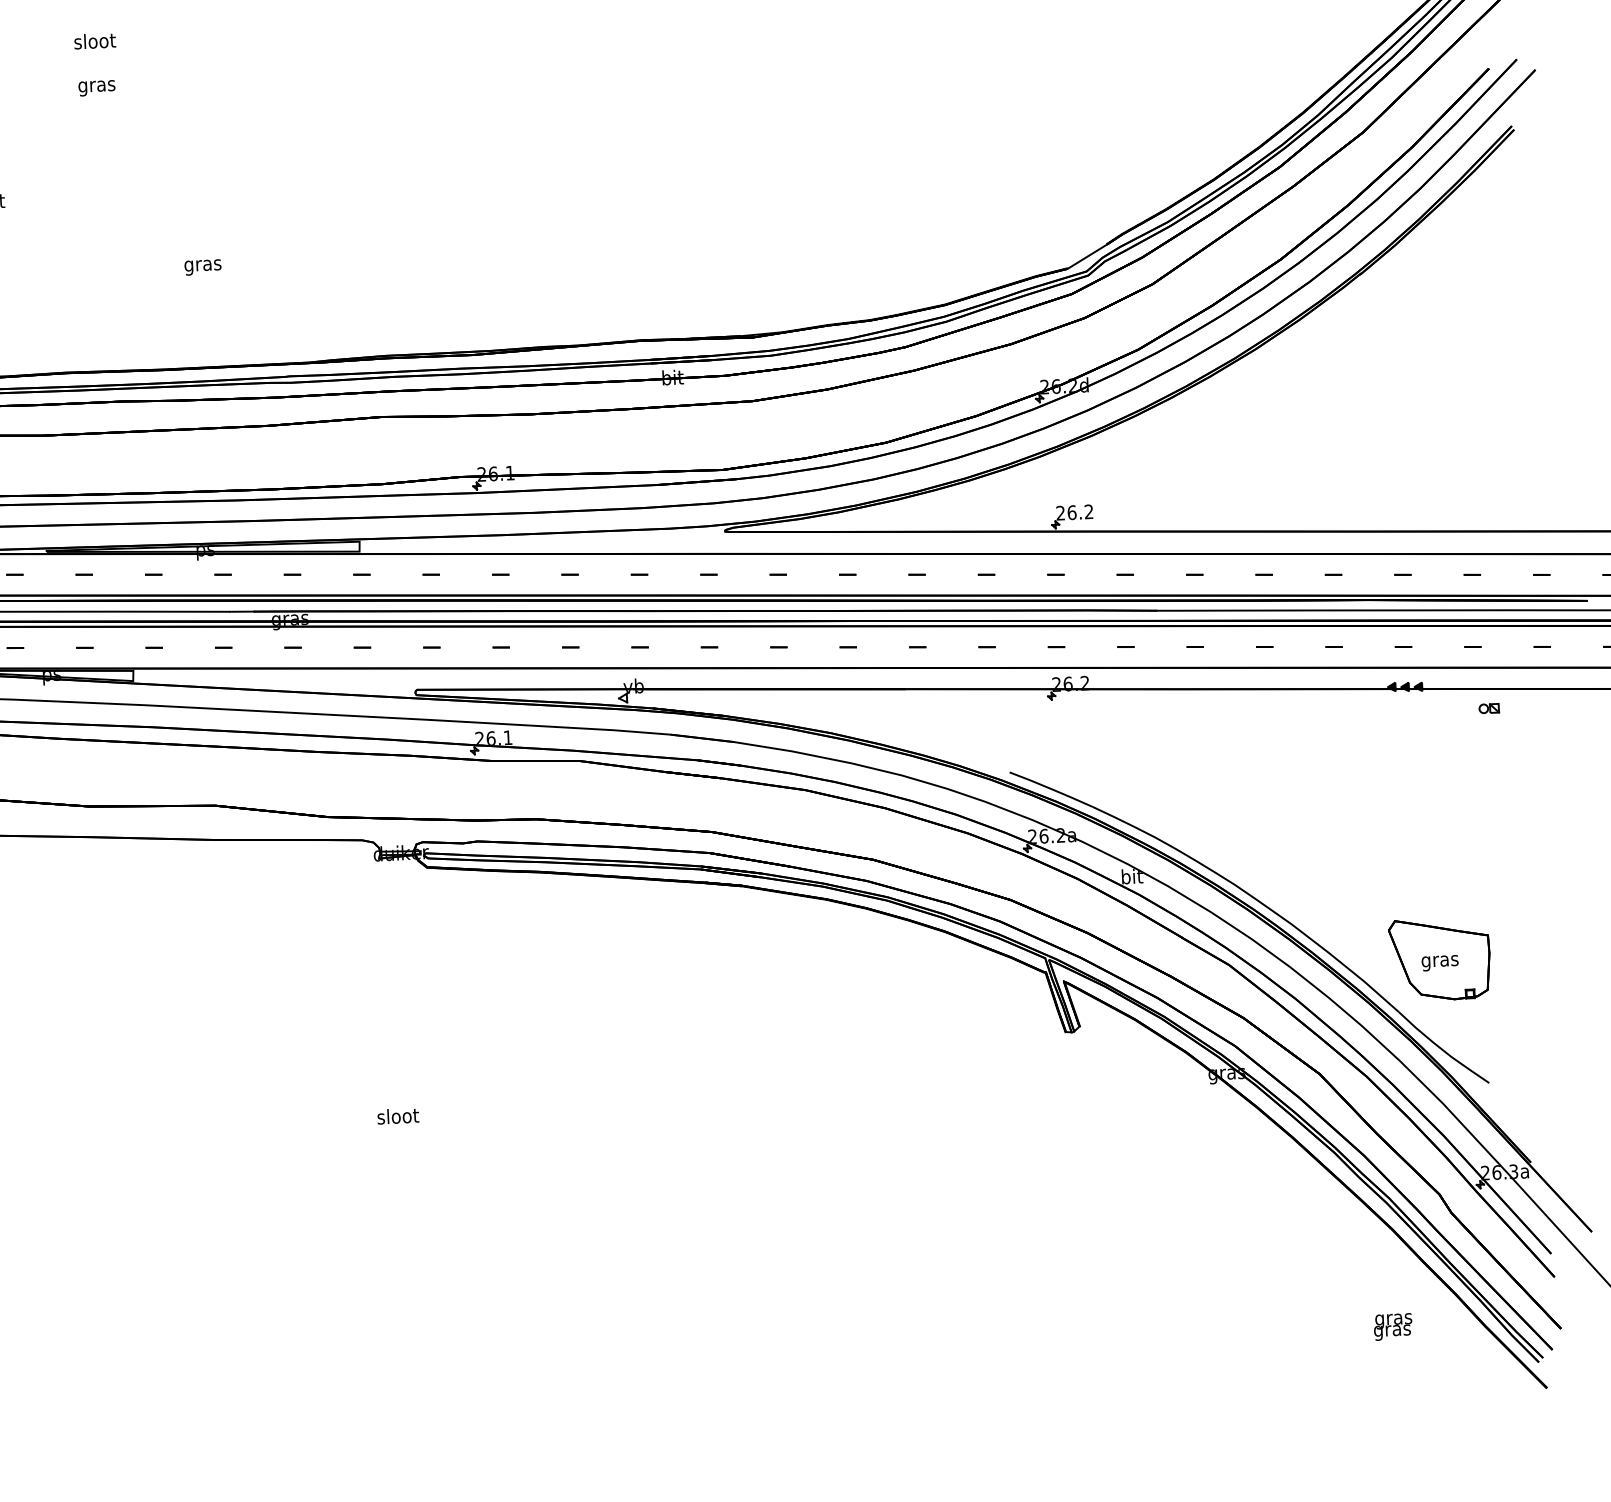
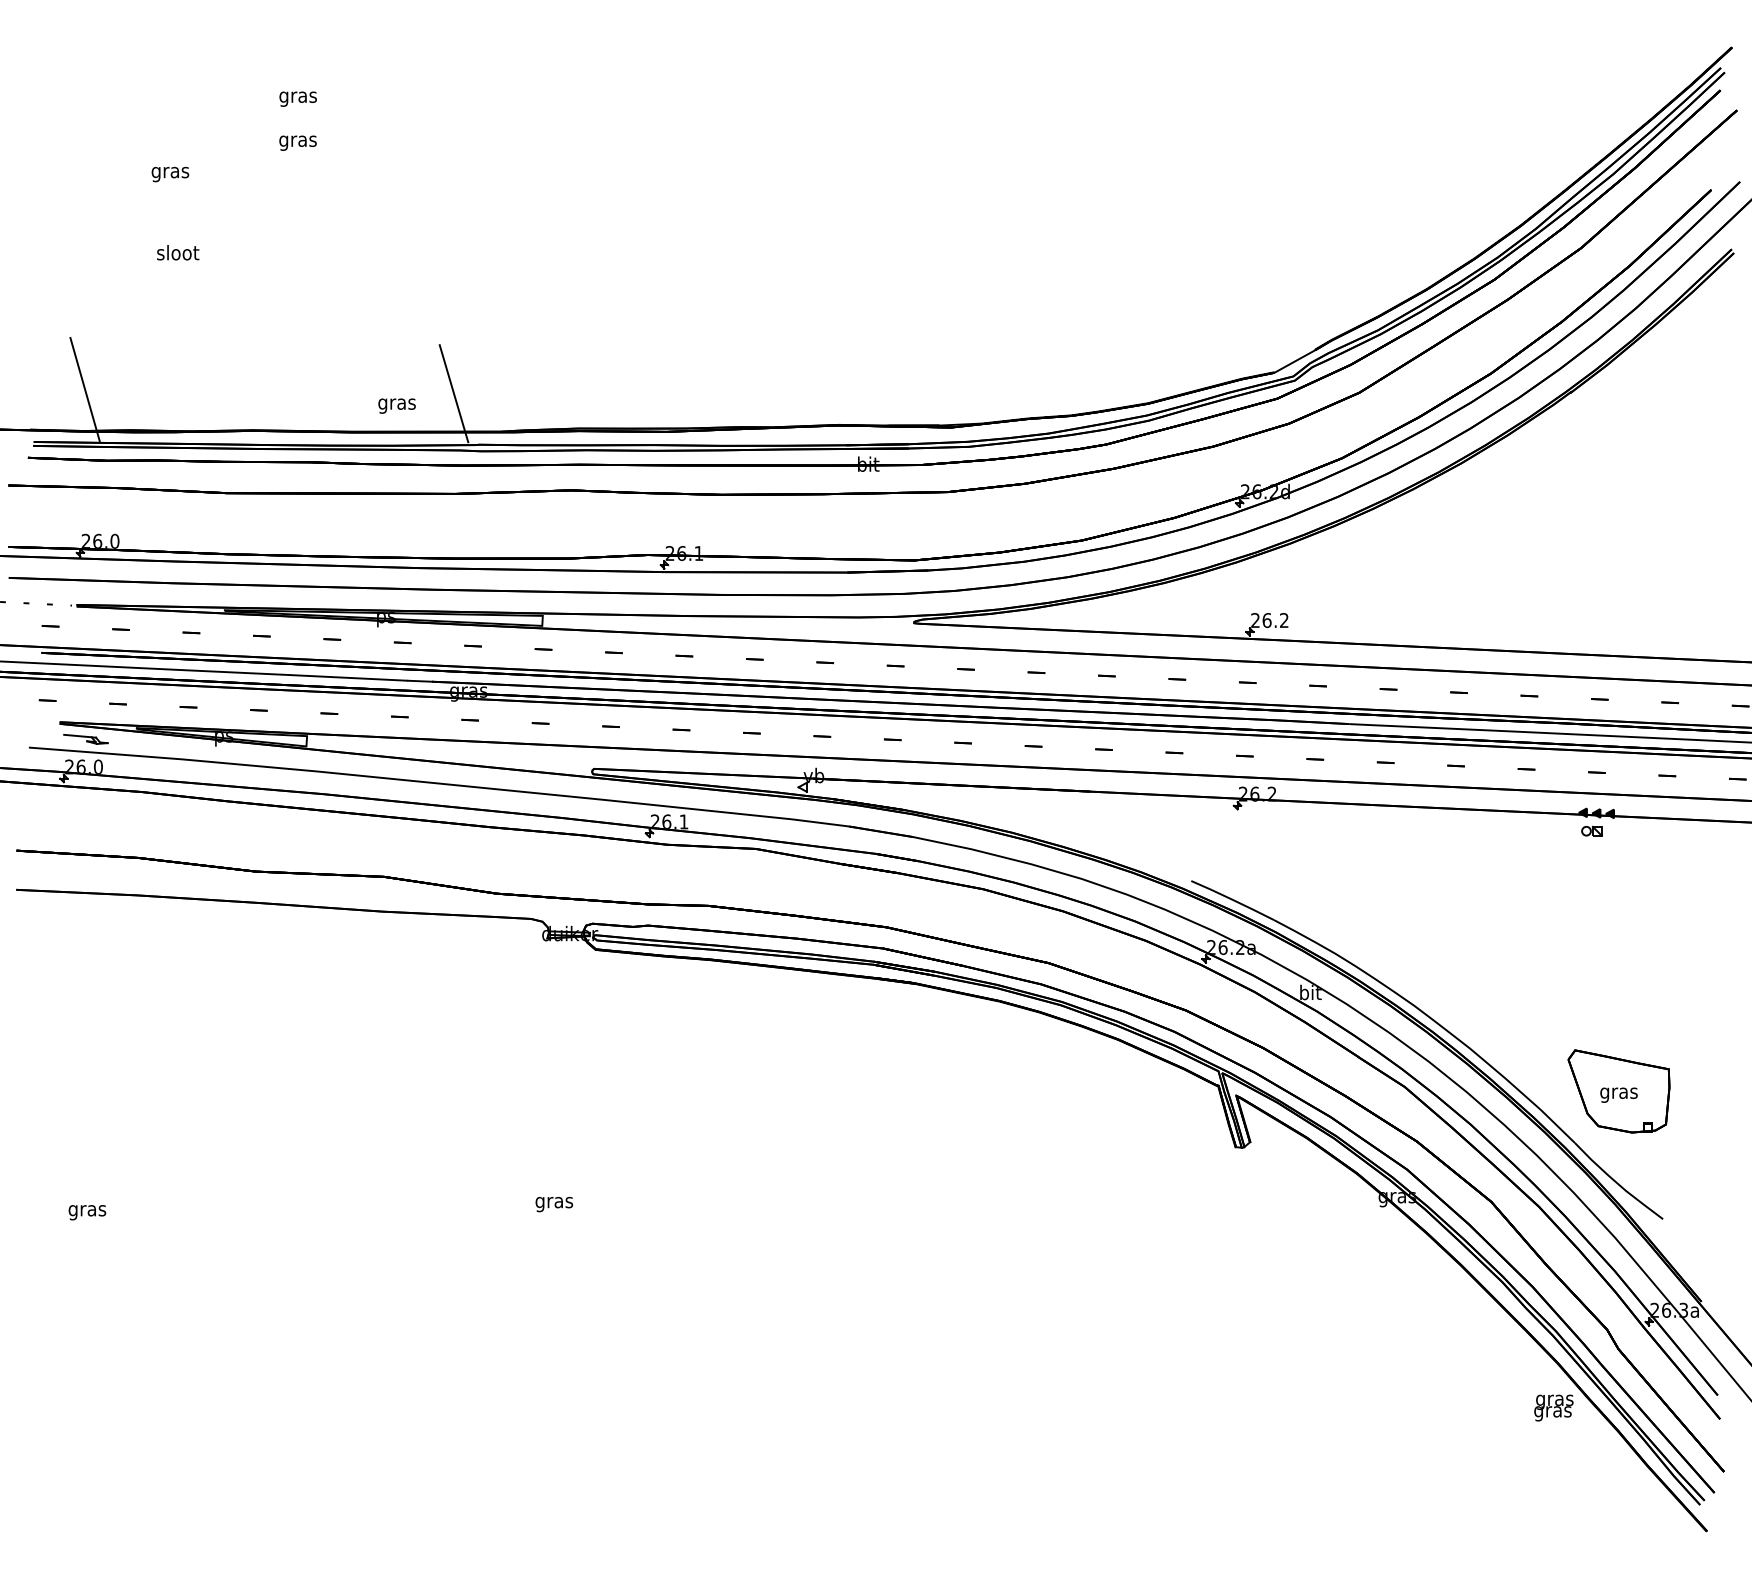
text: (95, 42) -> (298, 96), sloot -> gras
text: (202, 266) -> (396, 405), moved
line: (261, 327) -> (453, 393), added
part: (1488, 707) -> (1591, 830), moved
text: (398, 1118) -> (554, 1202), sloot -> gras
text: (1392, 1326) -> (1553, 1407), moved

